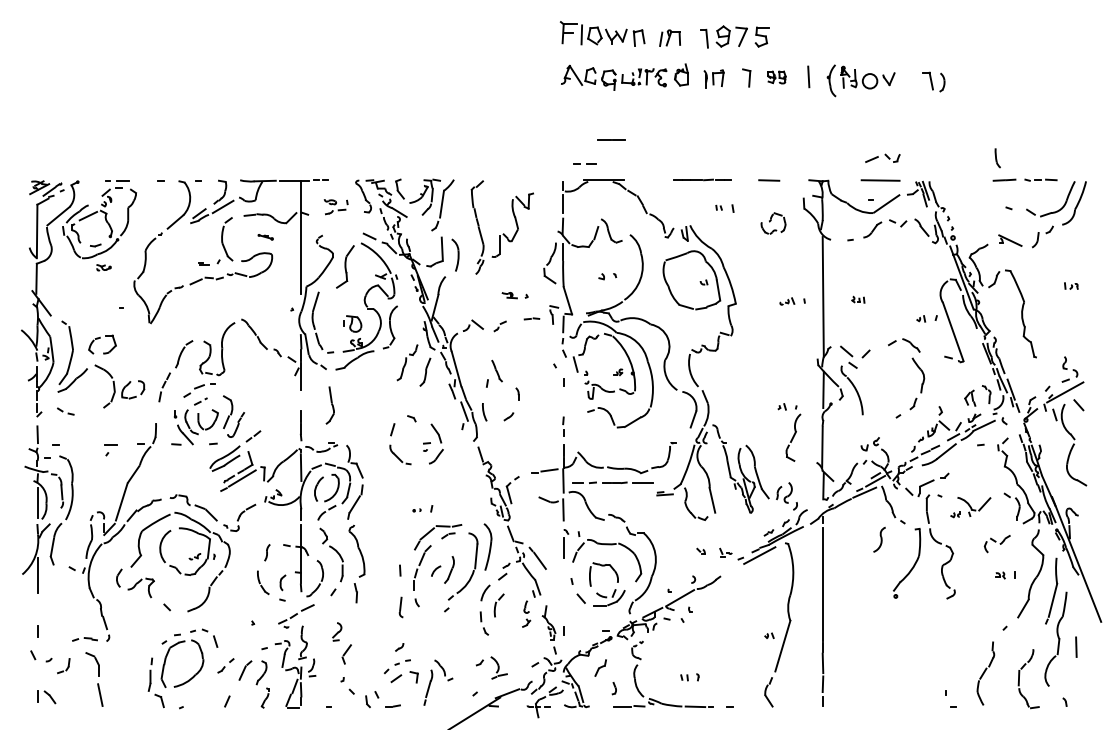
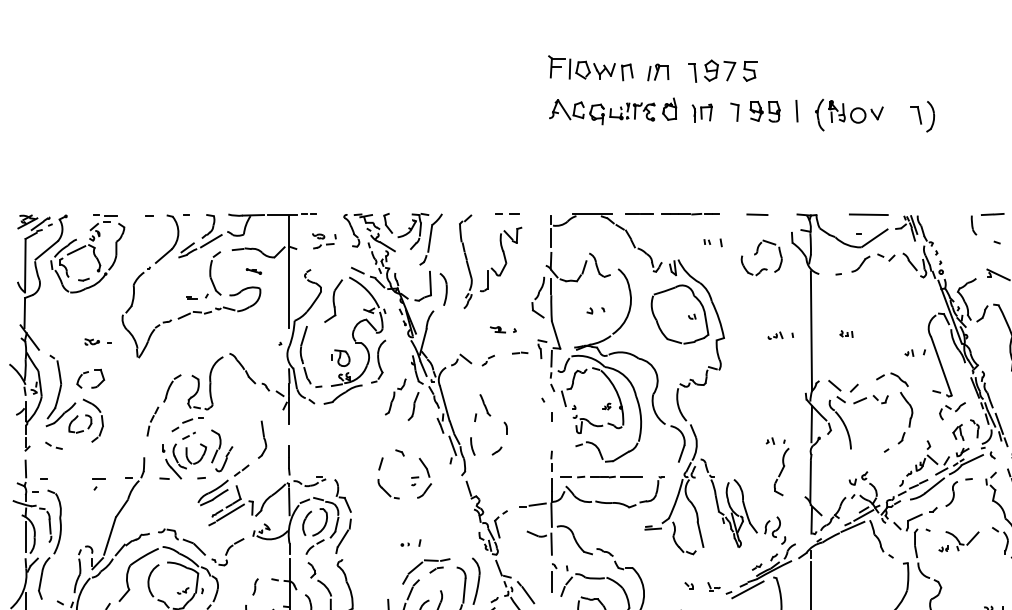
part: (776, 77) -> (764, 111), size x1.67
part: (942, 82) -> (930, 116), size x1.67
line: (611, 139) -> (639, 213), moved
part: (882, 157) -> (870, 398), moved
part: (997, 158) -> (973, 225), moved
line: (586, 163) -> (508, 213), moved
part: (773, 223) -> (761, 257), size x1.67
part: (103, 267) -> (91, 341), moved
part: (129, 384) -> (76, 418), moved
part: (329, 405) -> (261, 439), moved
part: (612, 482) -> (600, 476), moved
part: (879, 539) -> (951, 493), moved
part: (996, 544) -> (951, 411), moved

